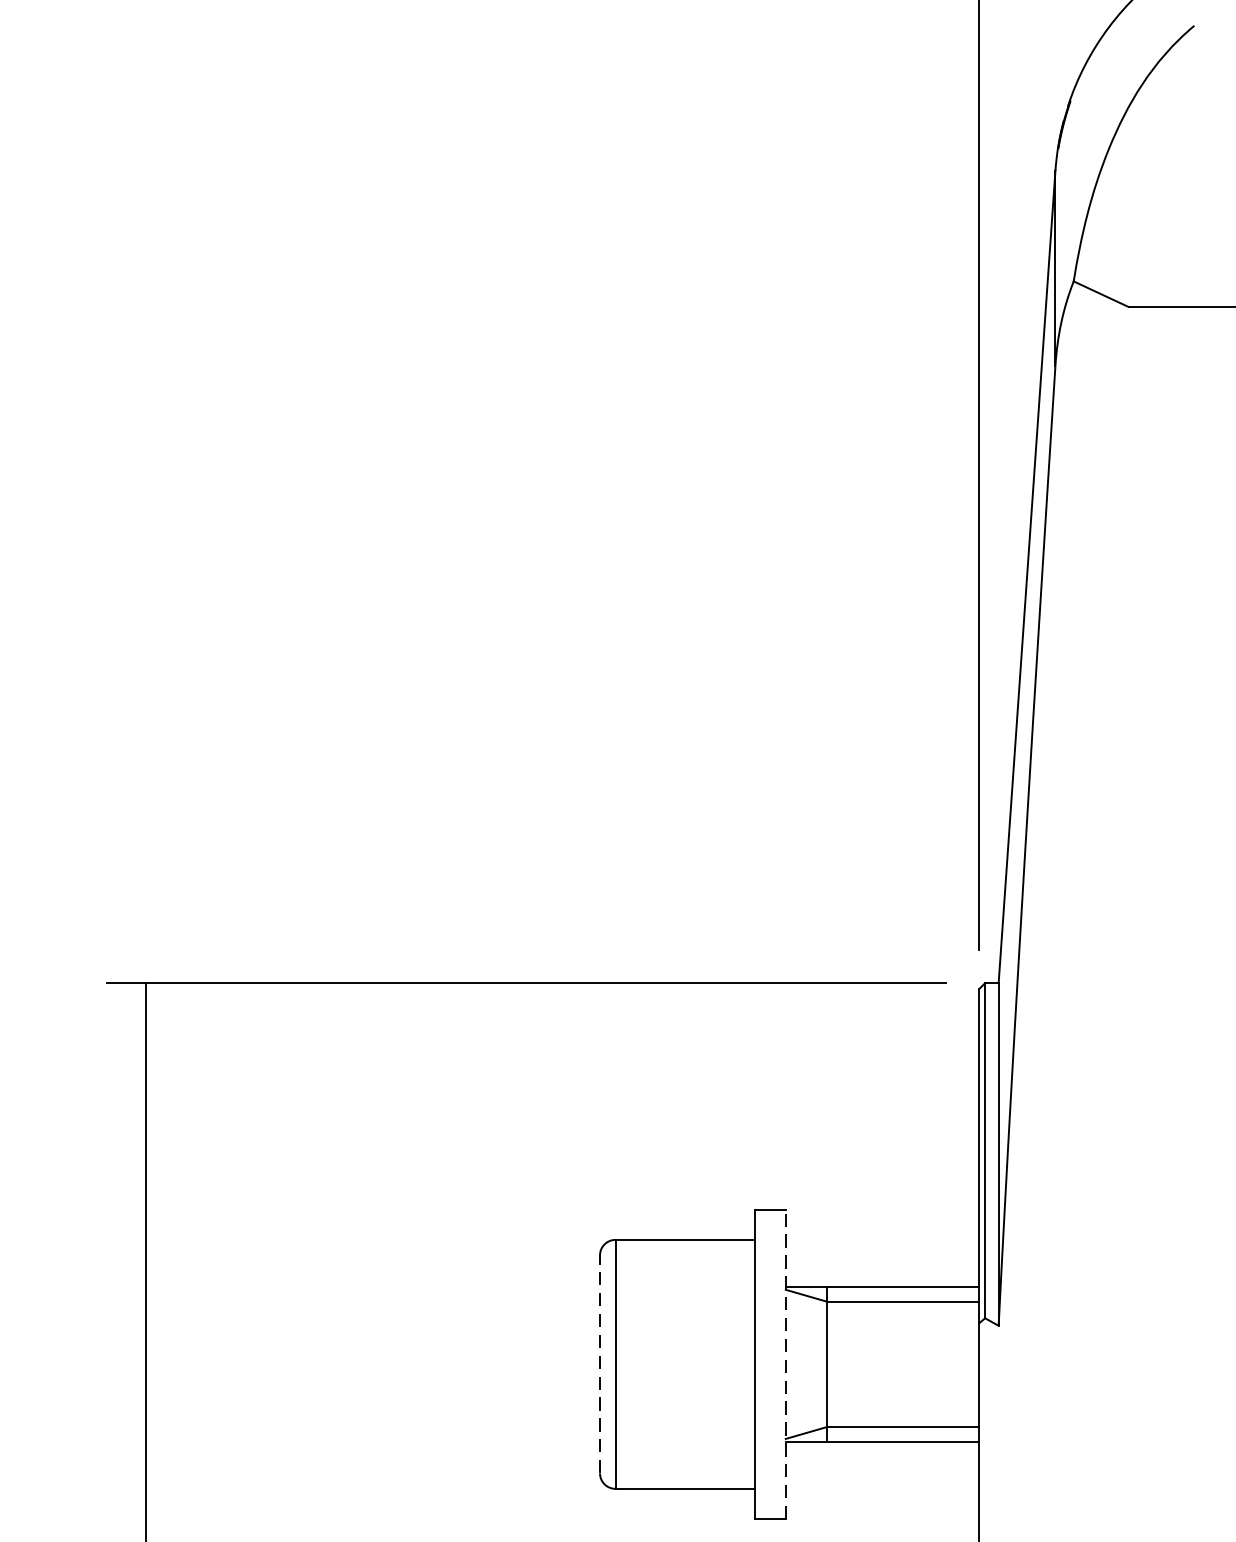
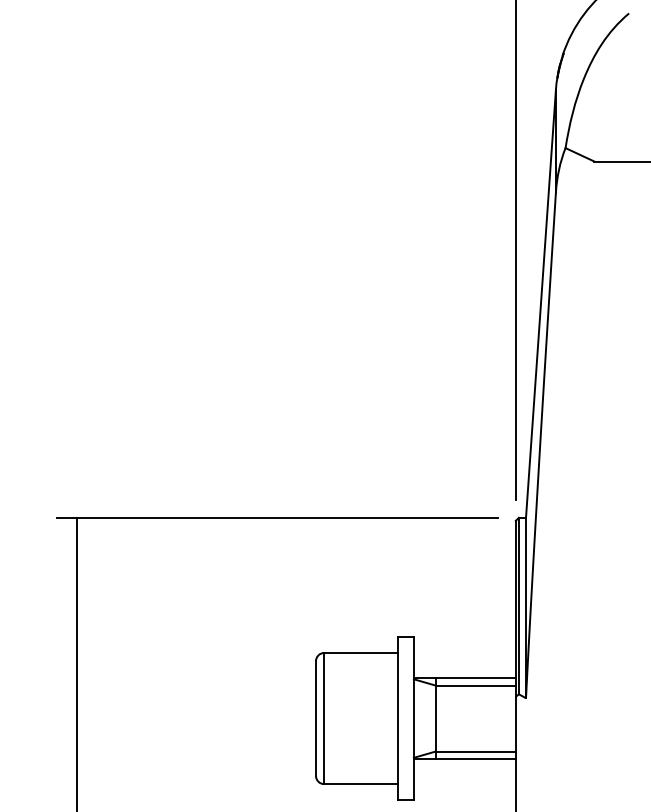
line: (600, 1364) -> (316, 718), dashed -> solid
line: (785, 1364) -> (413, 718), dashed -> solid

